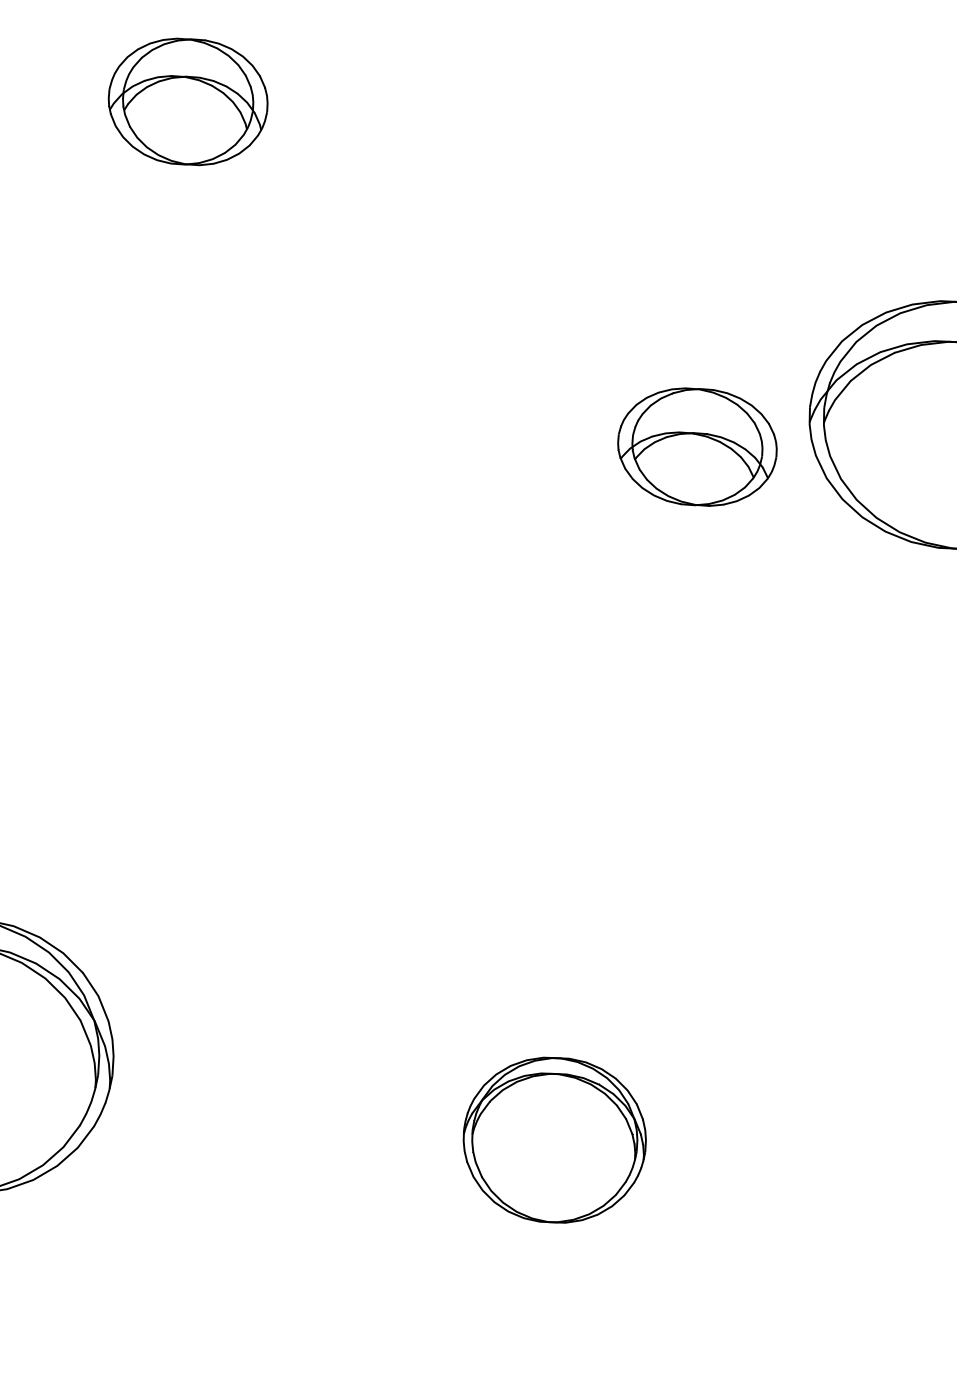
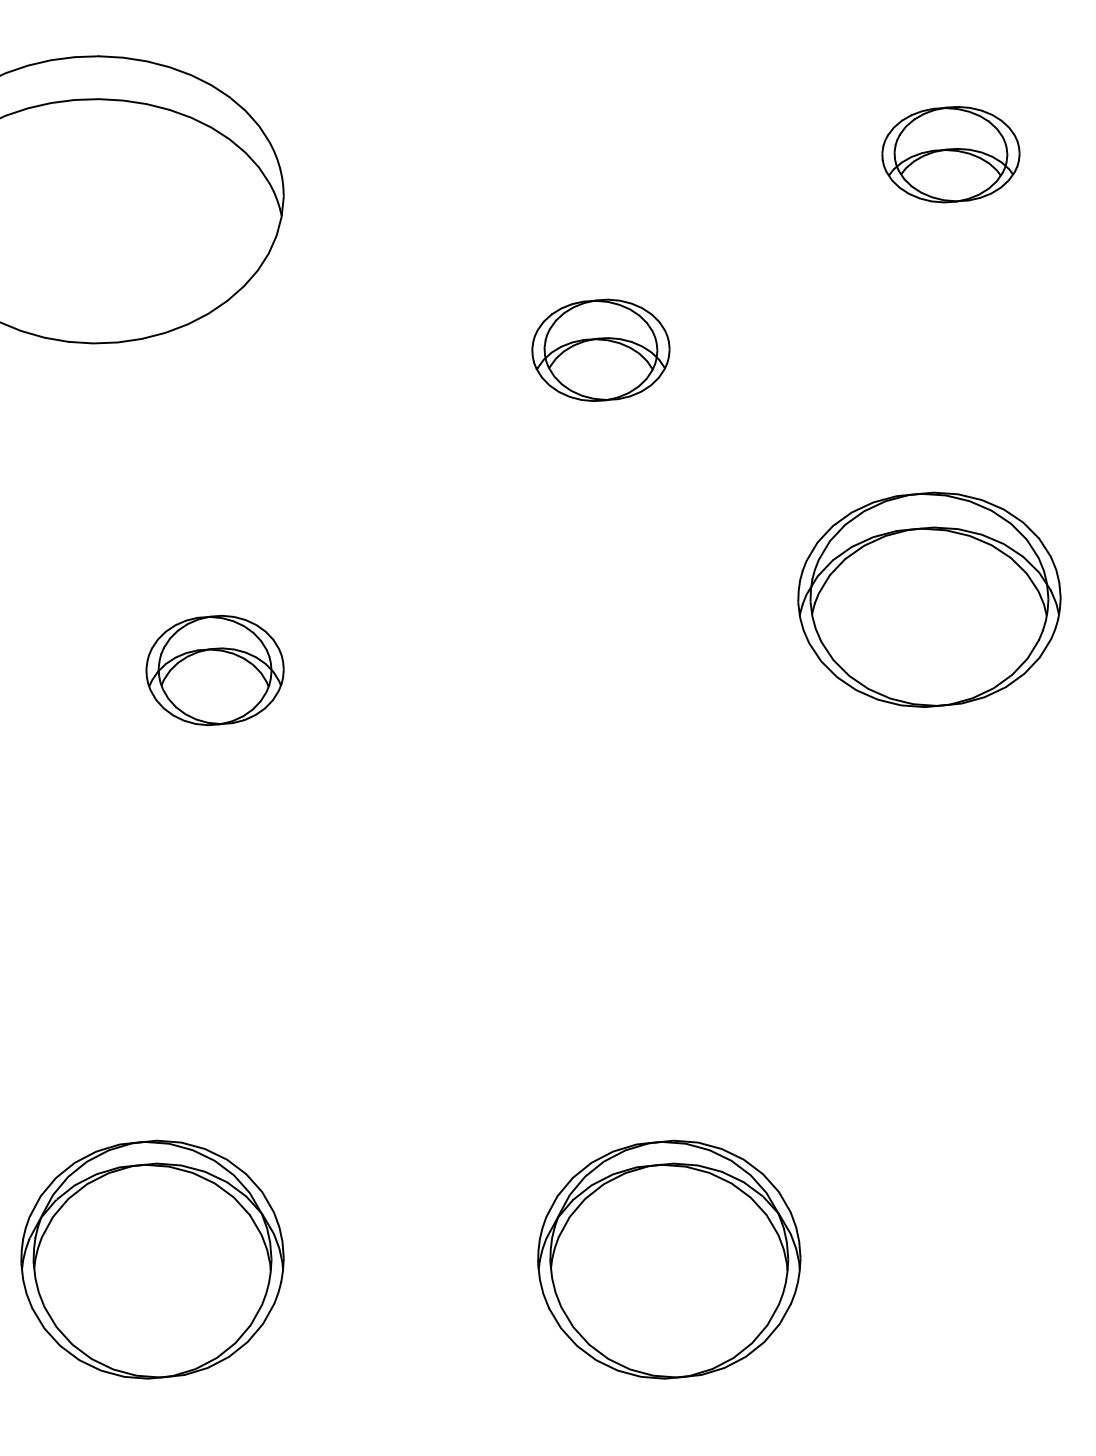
part: (187, 101) -> (214, 670), moved
part: (697, 446) -> (600, 349), moved
part: (554, 1140) -> (669, 1259), size x1.67

